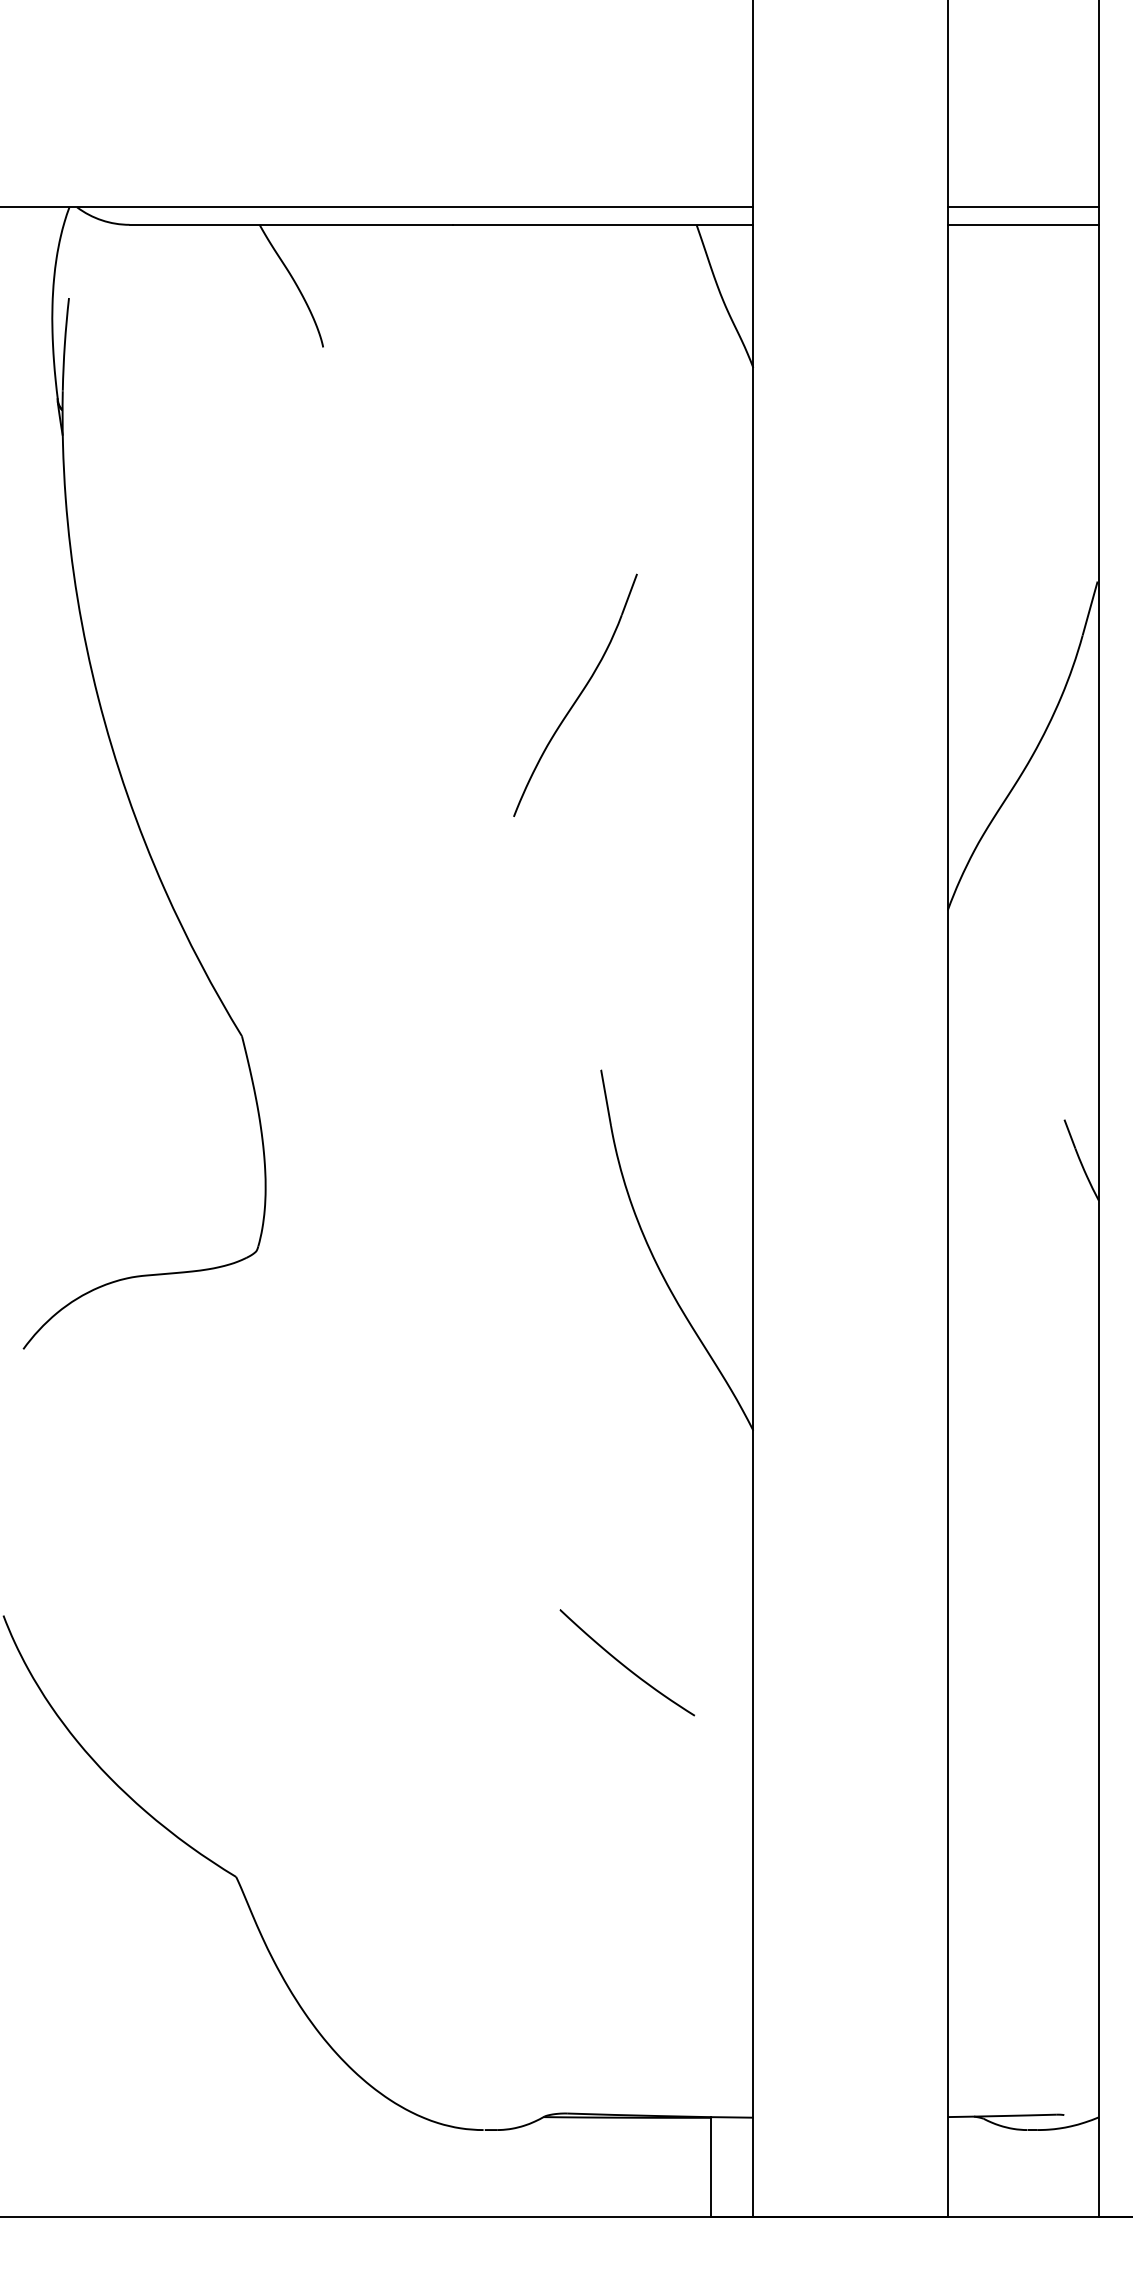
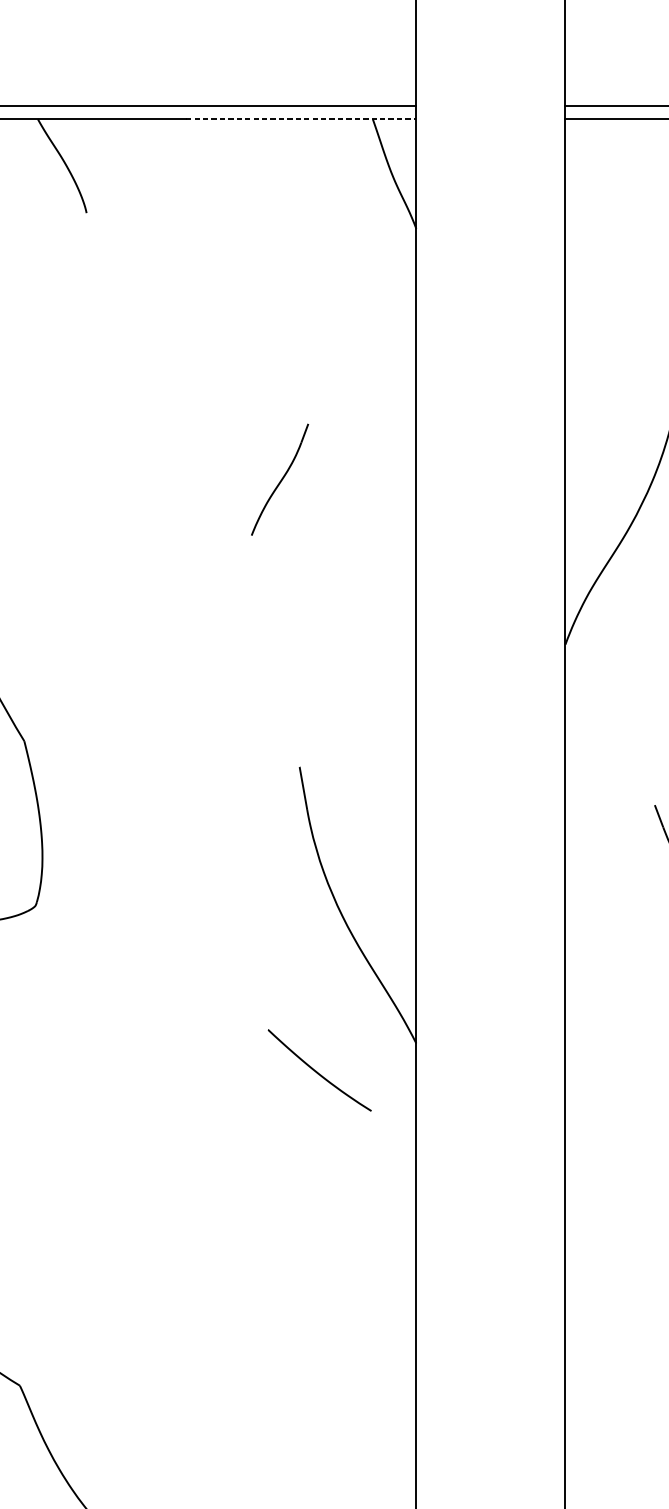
line: (603, 224) -> (301, 118), solid -> dashed
part: (575, 694) -> (280, 479), size x0.6
curve: (624, 1664) -> (317, 1071), moved

